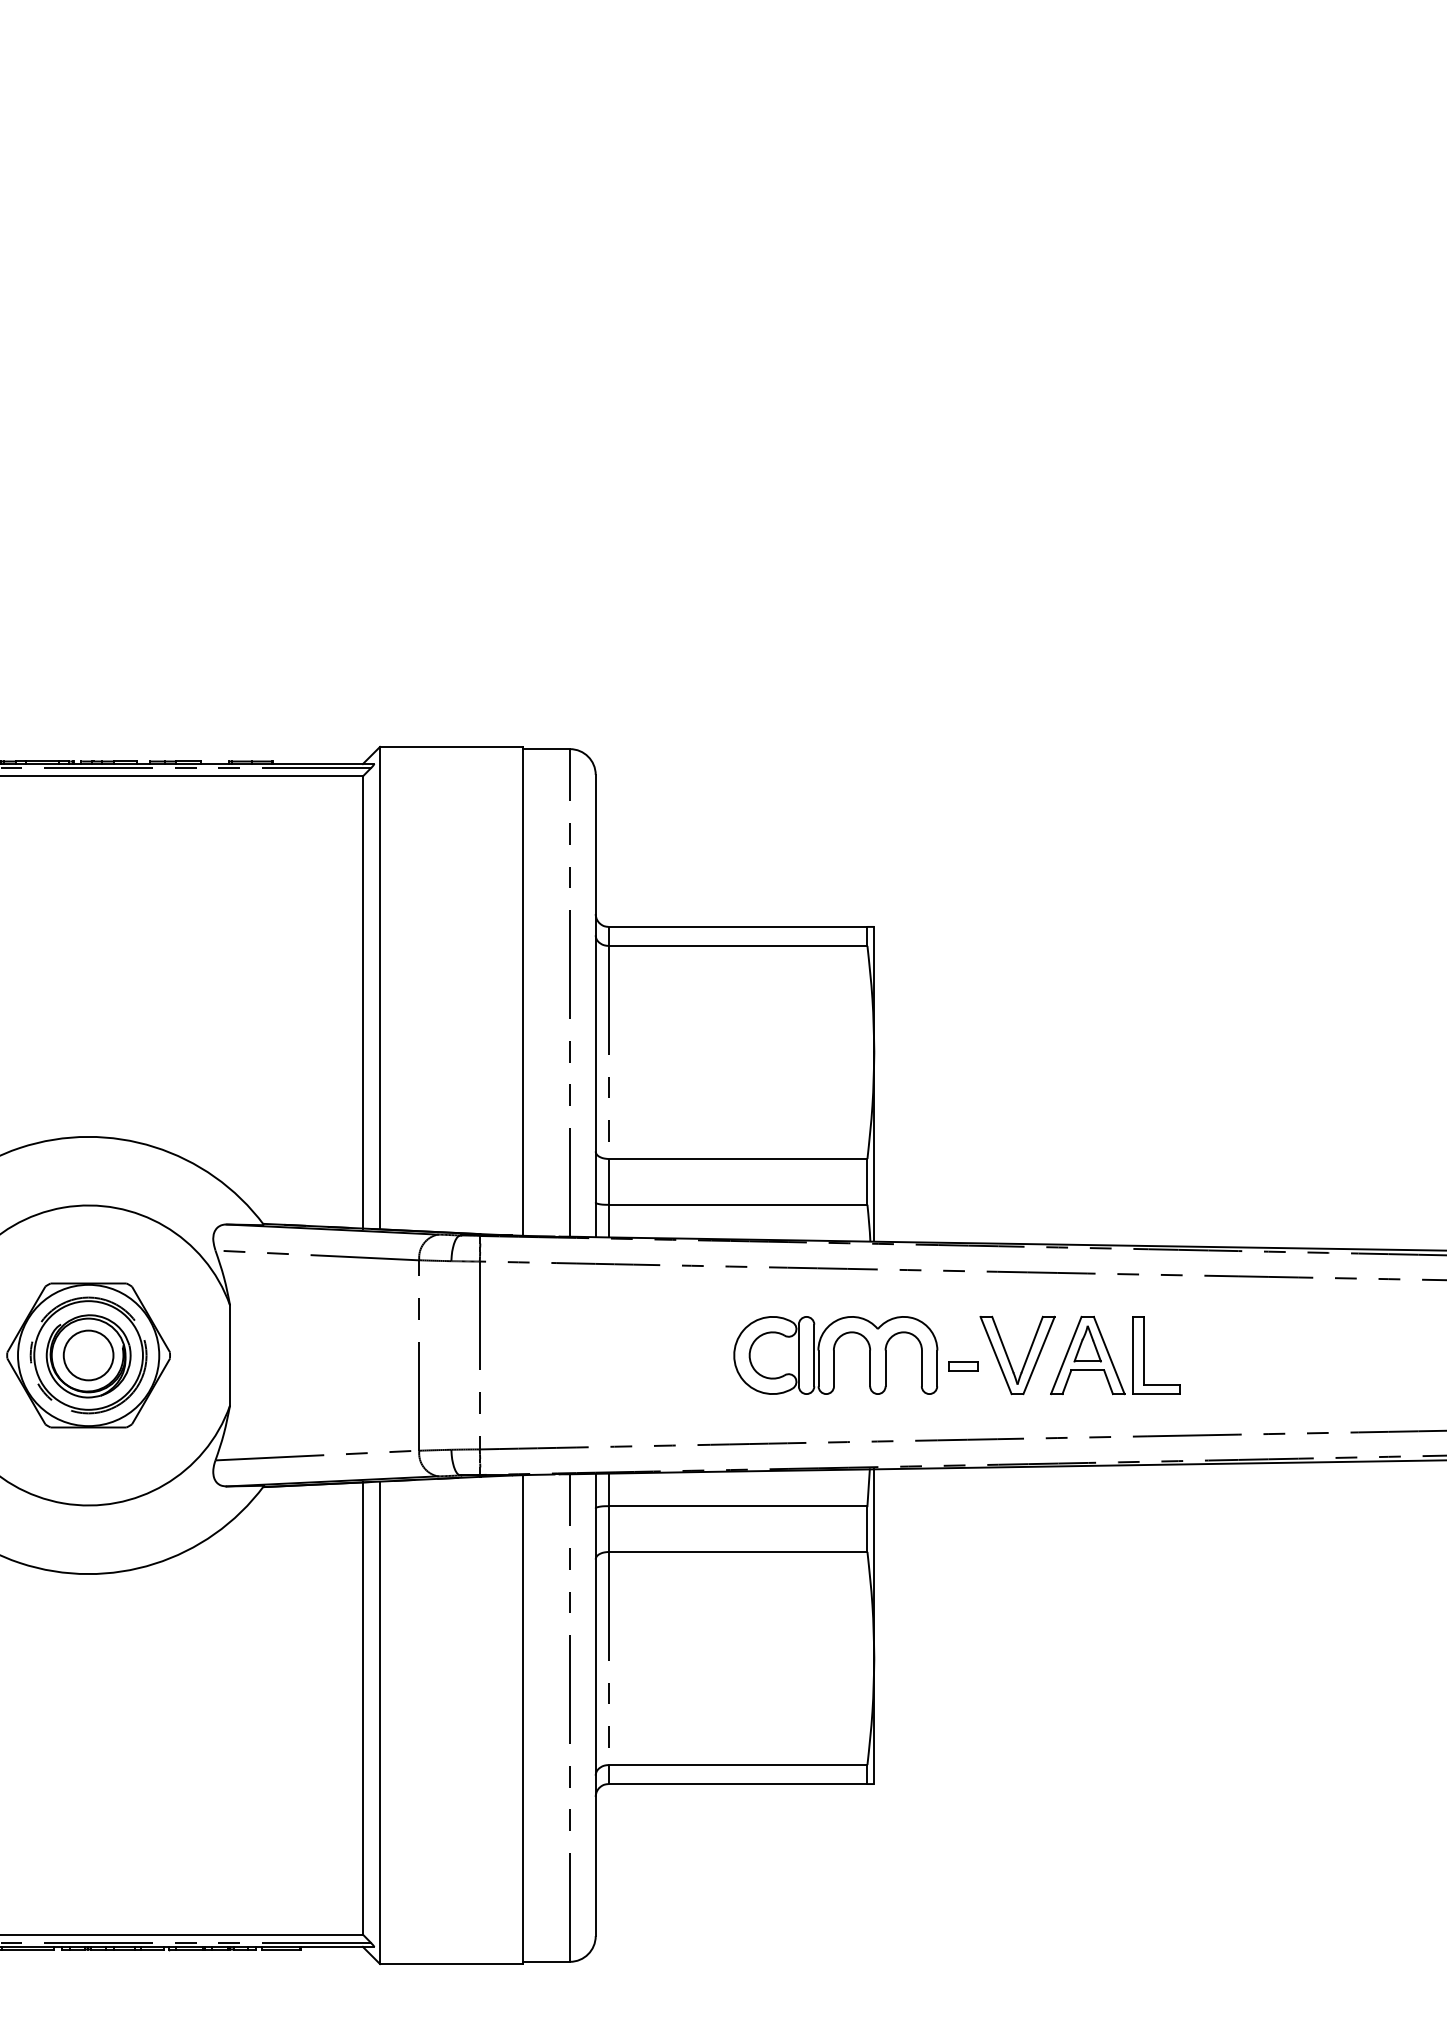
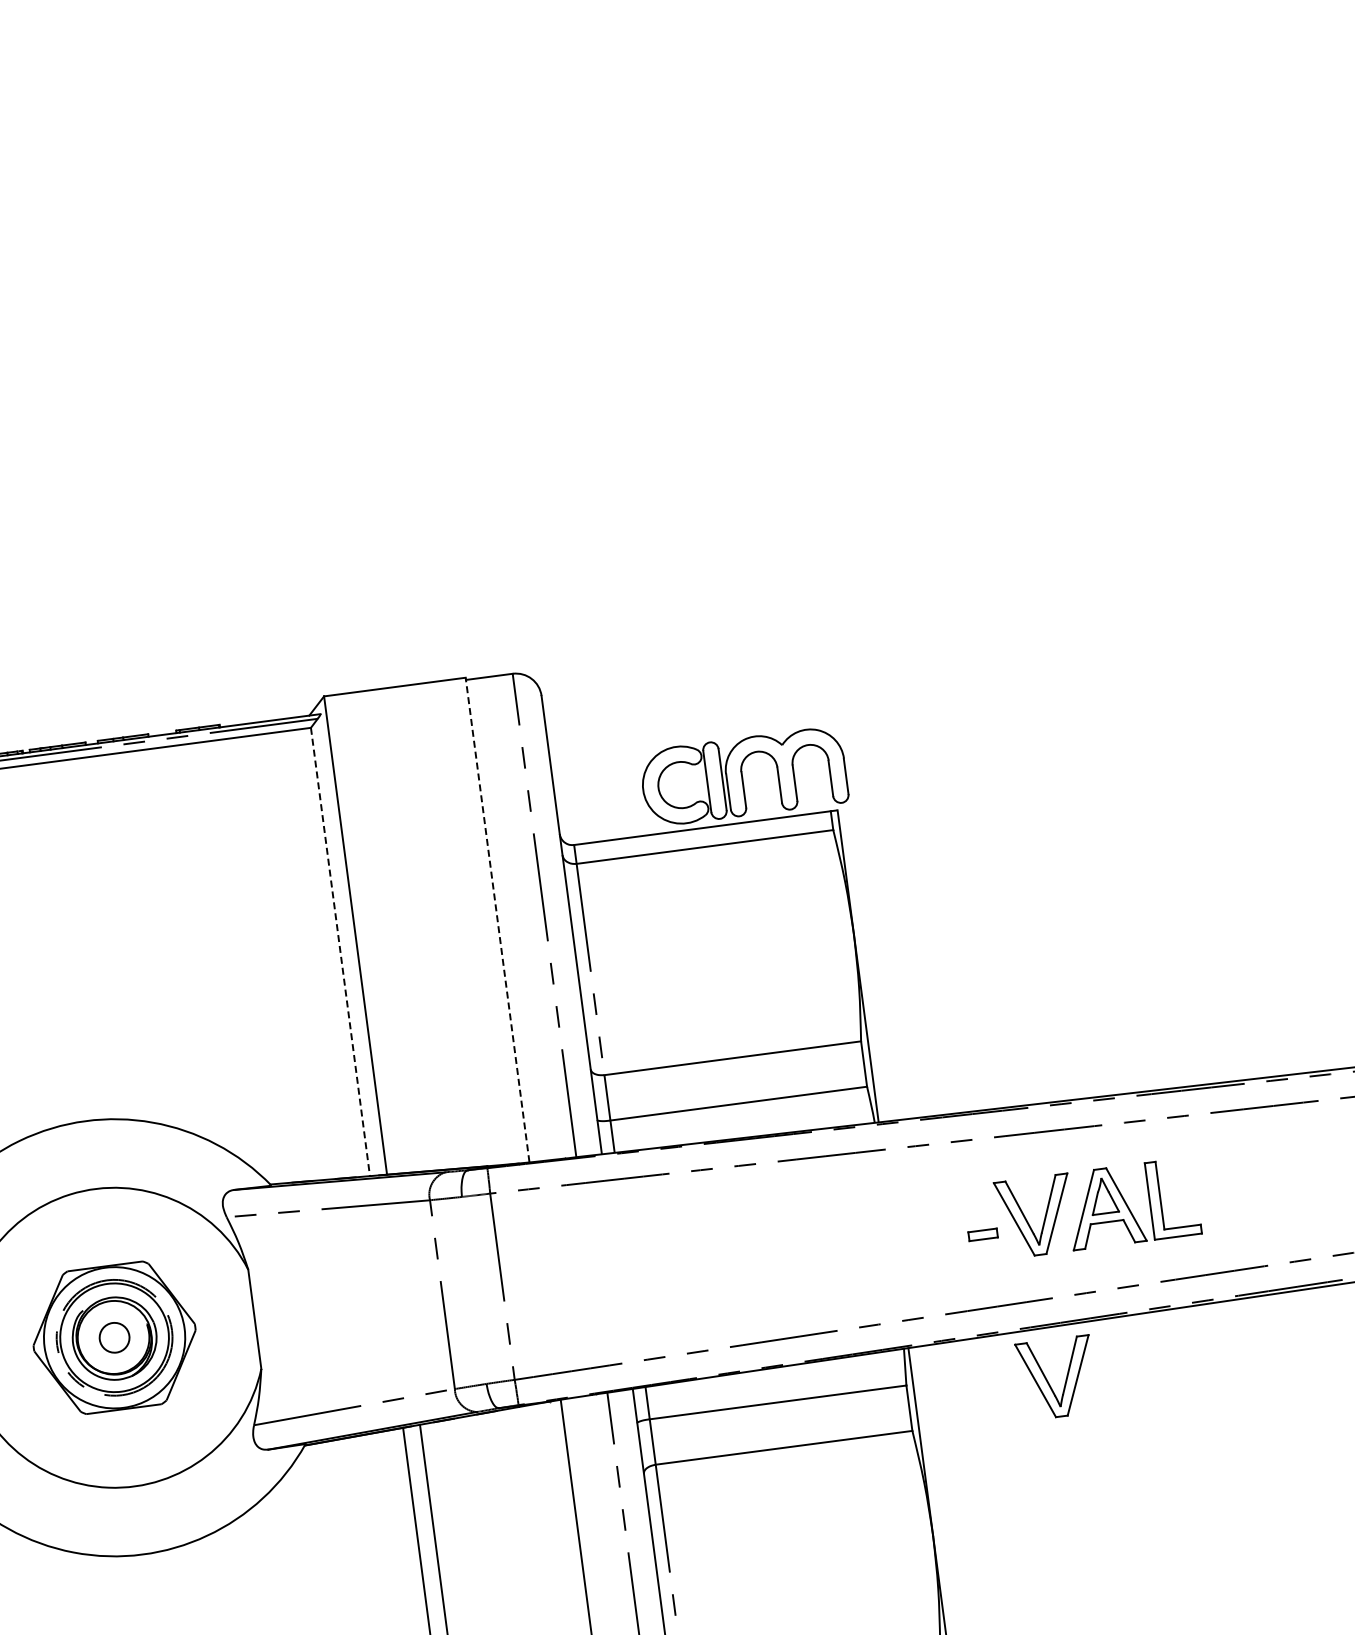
line: (522, 990) -> (497, 919), solid -> dashed
line: (362, 1003) -> (340, 953), solid -> dashed
circle: (88, 1355) -> (114, 1337), size x0.6
part: (835, 1355) -> (743, 776), moved
part: (1009, 1521) -> (1049, 1382), added

